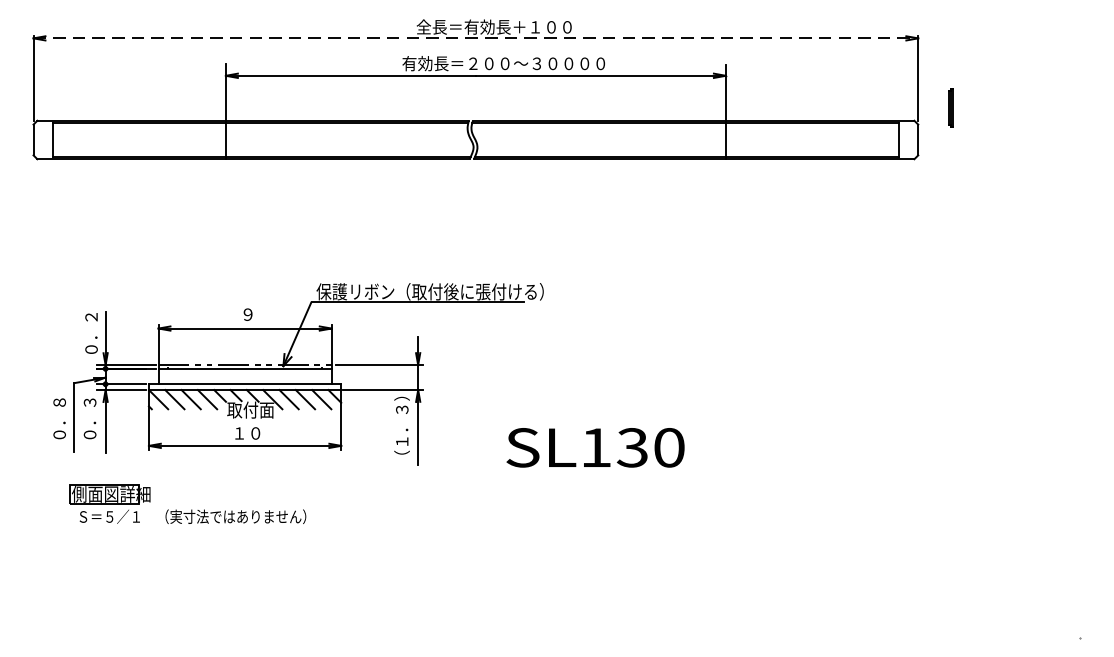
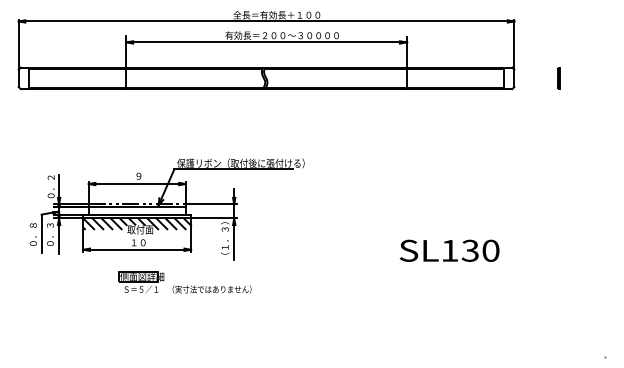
line: (475, 38) -> (266, 21), dashed -> solid
line: (950, 108) -> (558, 78), moved
text: (595, 447) -> (449, 250), moved
part: (186, 504) -> (184, 282), moved

